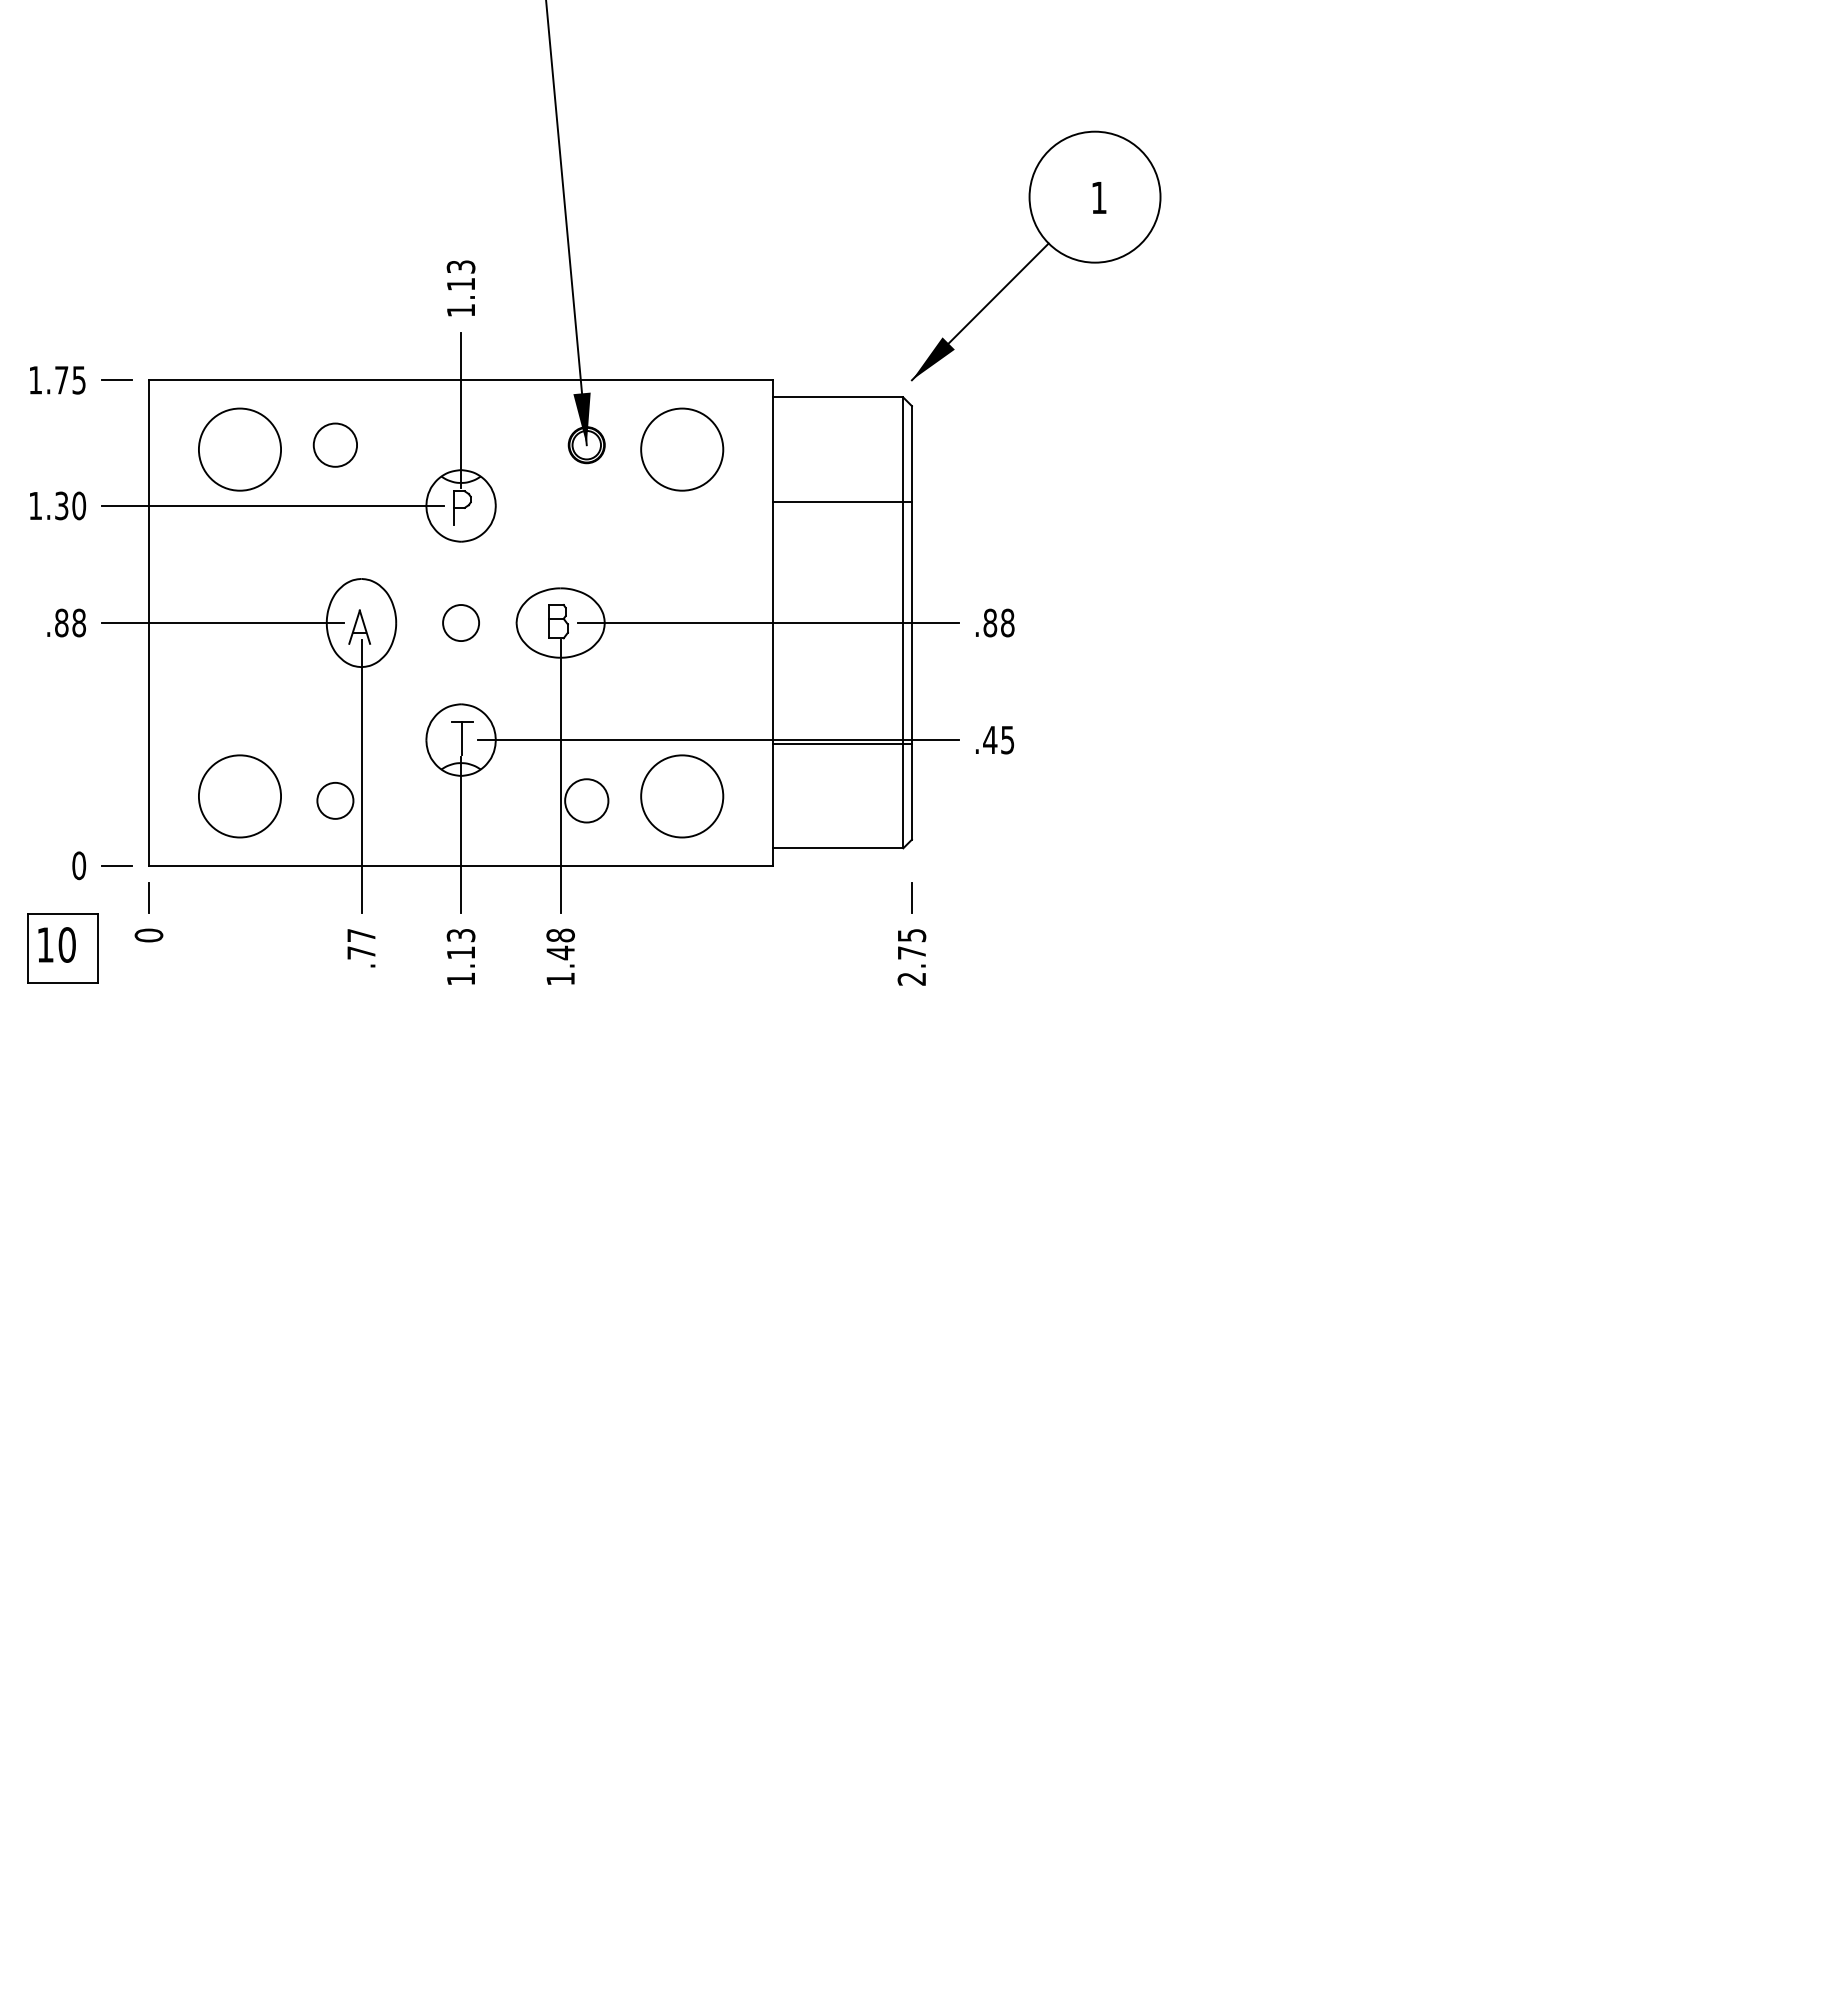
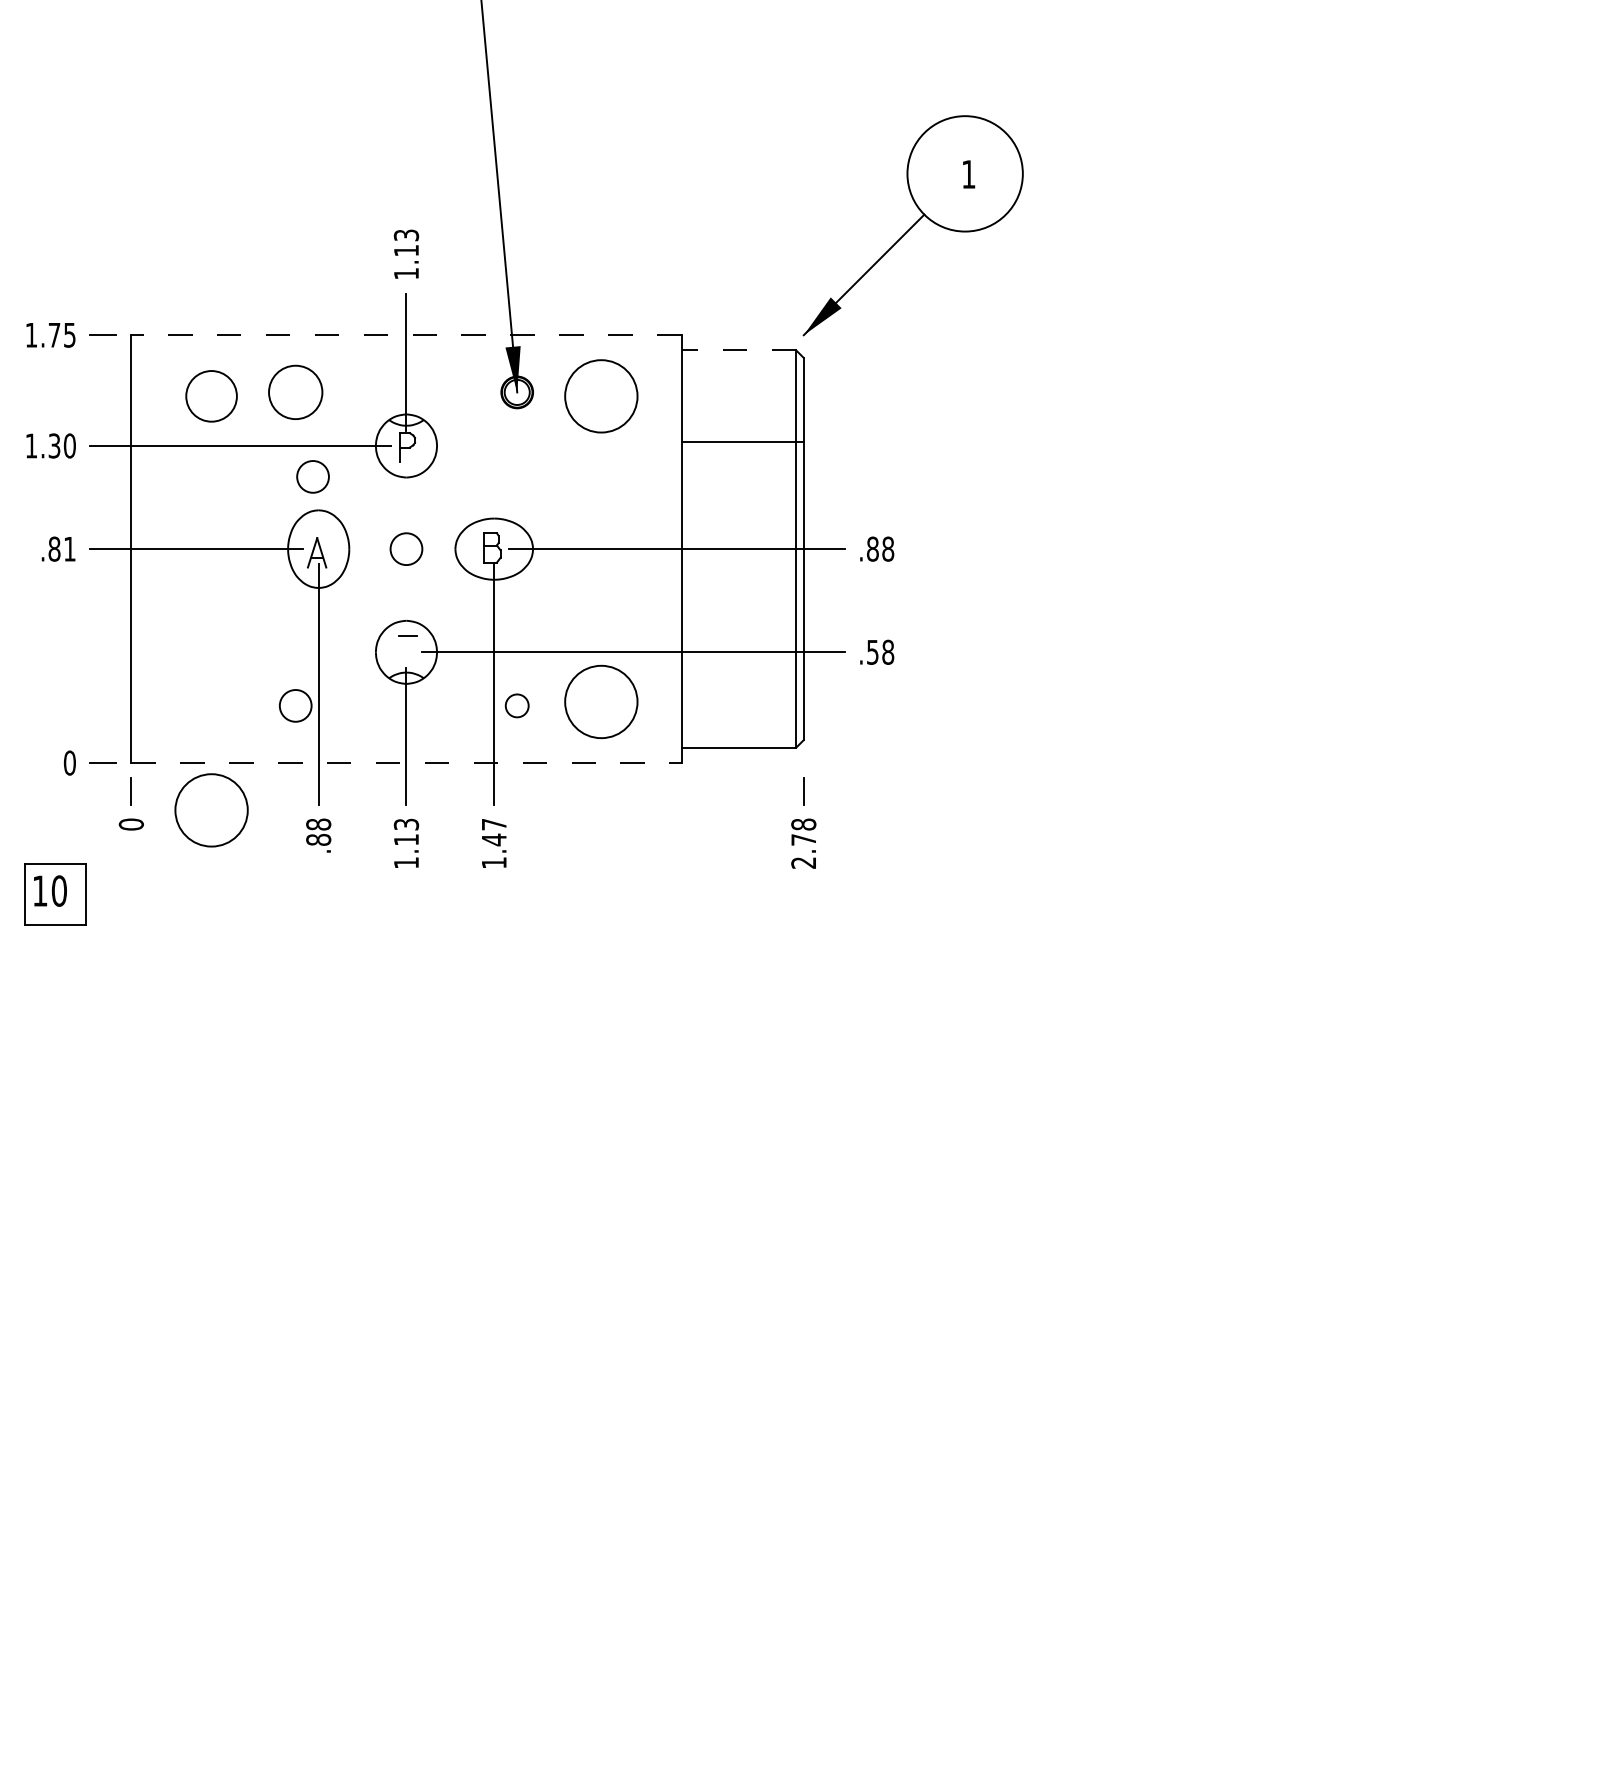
line: (460, 380) -> (405, 335), solid -> dashed
line: (837, 397) -> (738, 350), solid -> dashed
circle: (335, 444) -> (295, 391), size x1.4
circle: (239, 449) -> (211, 396), size x0.7
circle: (354, 540) -> (312, 476), added
text: (78, 622) -> (69, 548), .88 -> .81
line: (462, 737) -> (407, 650), removed
text: (998, 739) -> (880, 651), .45 -> .58
line: (842, 744) -> (742, 656), removed
circle: (239, 796) -> (211, 810), moved
circle: (586, 800) -> (516, 705), size x0.6
line: (461, 865) -> (406, 762), solid -> dashed
text: (560, 935) -> (494, 824), 1.48 -> 1.47
text: (911, 935) -> (803, 824), 2.75 -> 2.78
text: (361, 943) -> (318, 831), .77 -> .88
part: (62, 948) -> (55, 894), moved

